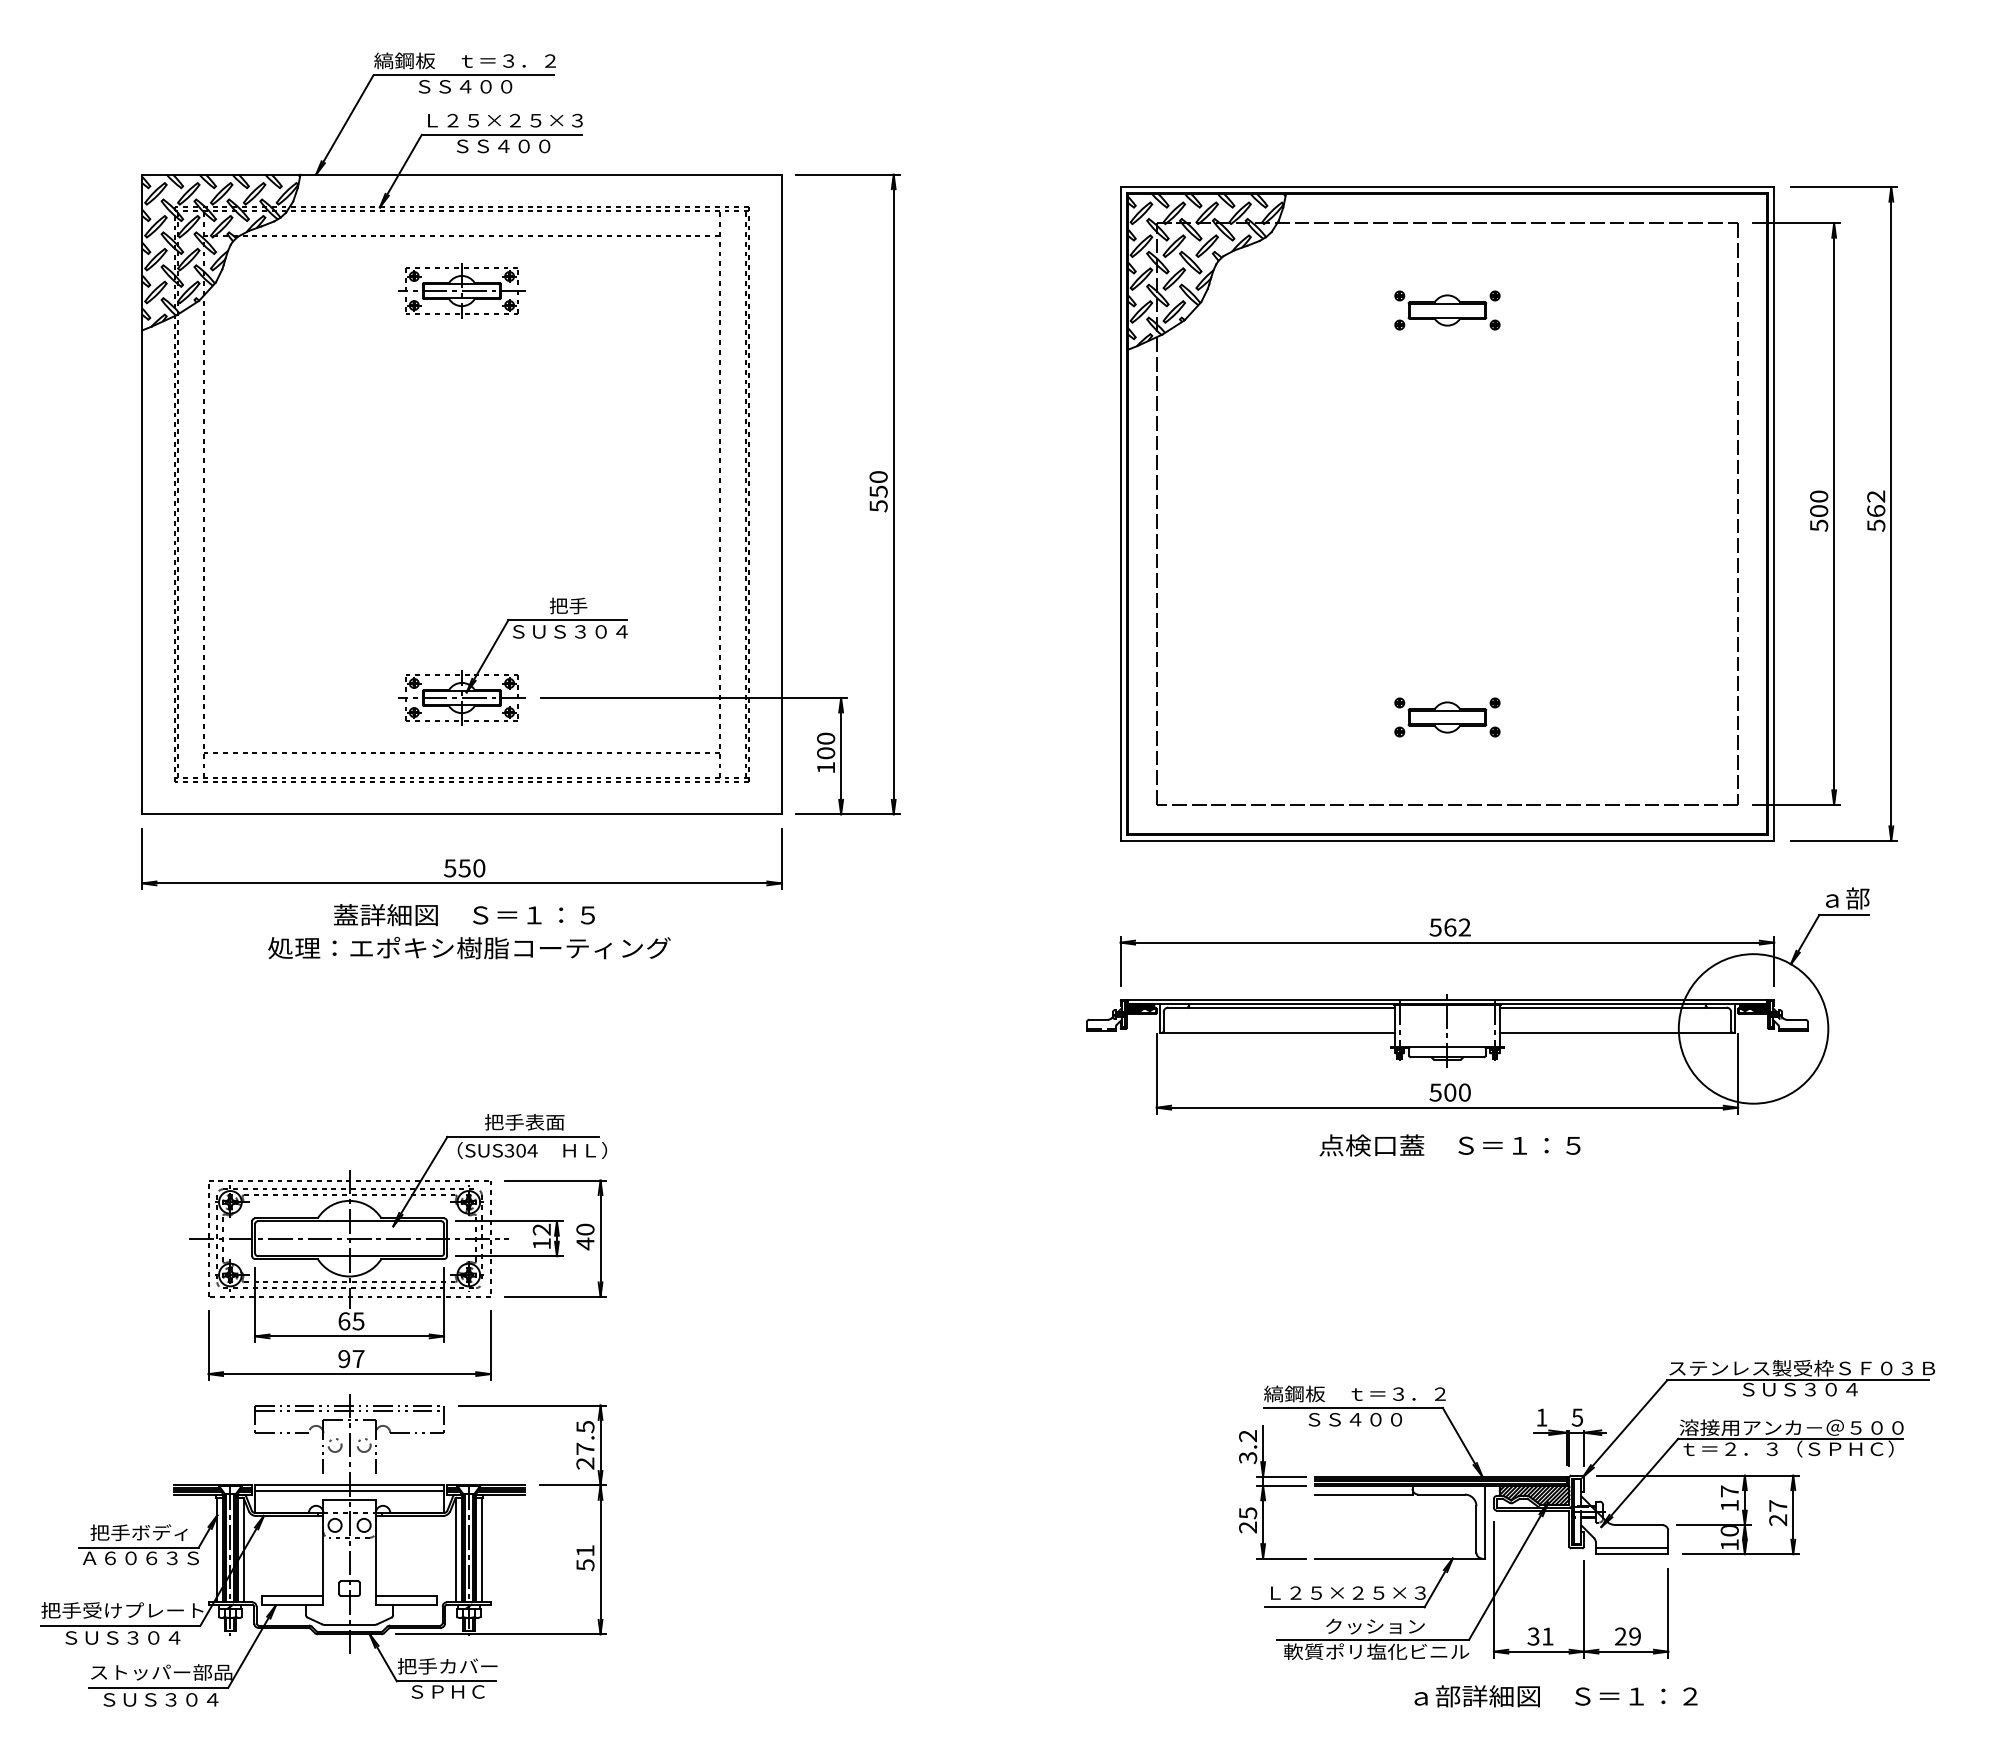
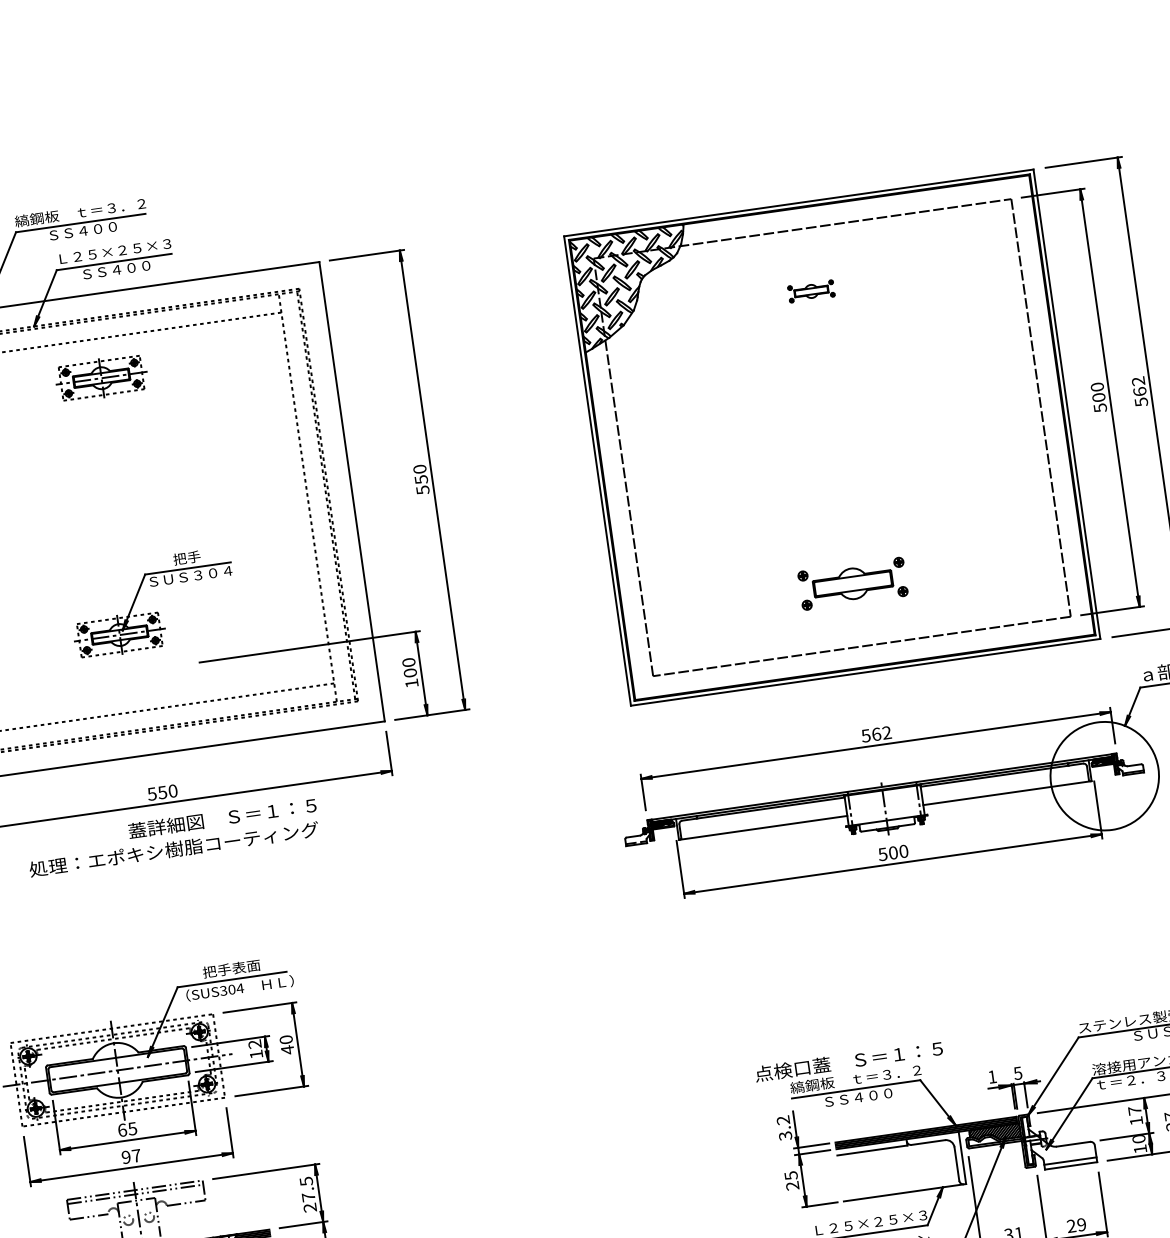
part: (1447, 310) -> (811, 291), size x0.6
part: (514, 674) -> (155, 612), moved
part: (1447, 717) -> (853, 583), size x1.4
text: (464, 915) -> (222, 818), moved
text: (1449, 1145) -> (848, 1061), moved

